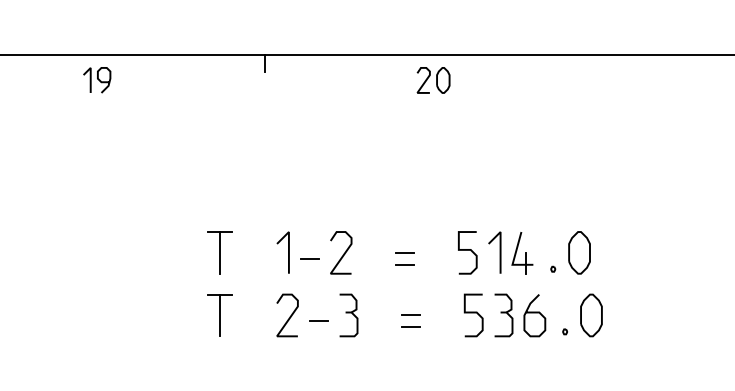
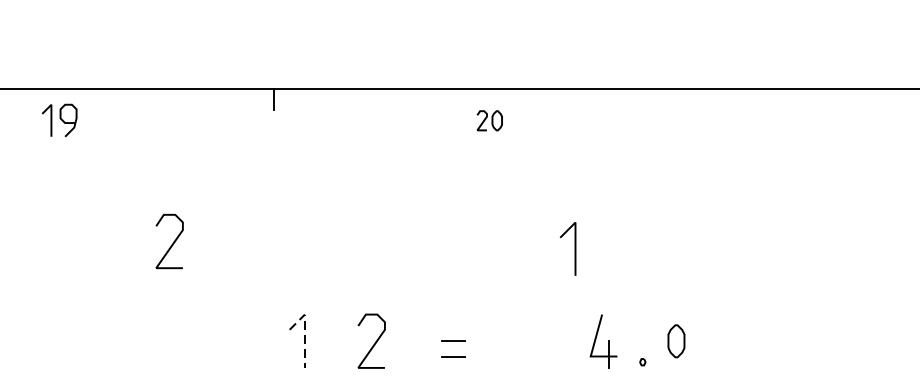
part: (433, 80) -> (489, 120), size x0.6
curve: (185, 175) -> (172, 242), added
line: (288, 243) -> (304, 329), solid -> dashed
curve: (467, 250) -> (533, 338), removed
part: (219, 252) -> (216, 340), removed
line: (499, 252) -> (574, 248), moved
part: (579, 252) -> (676, 340), size x0.6
line: (309, 258) -> (331, 348), removed

